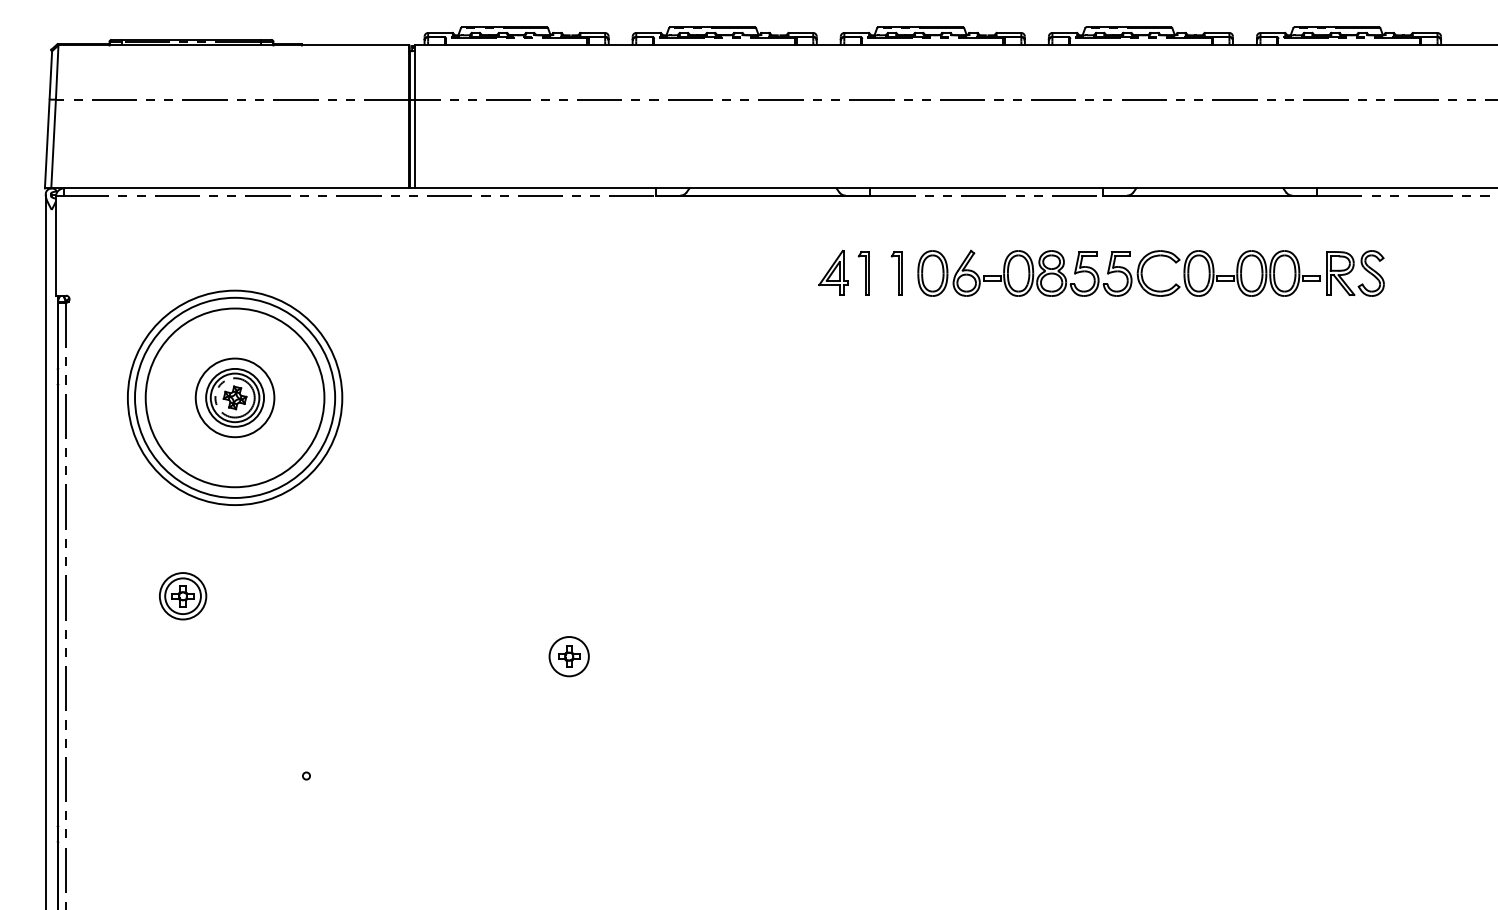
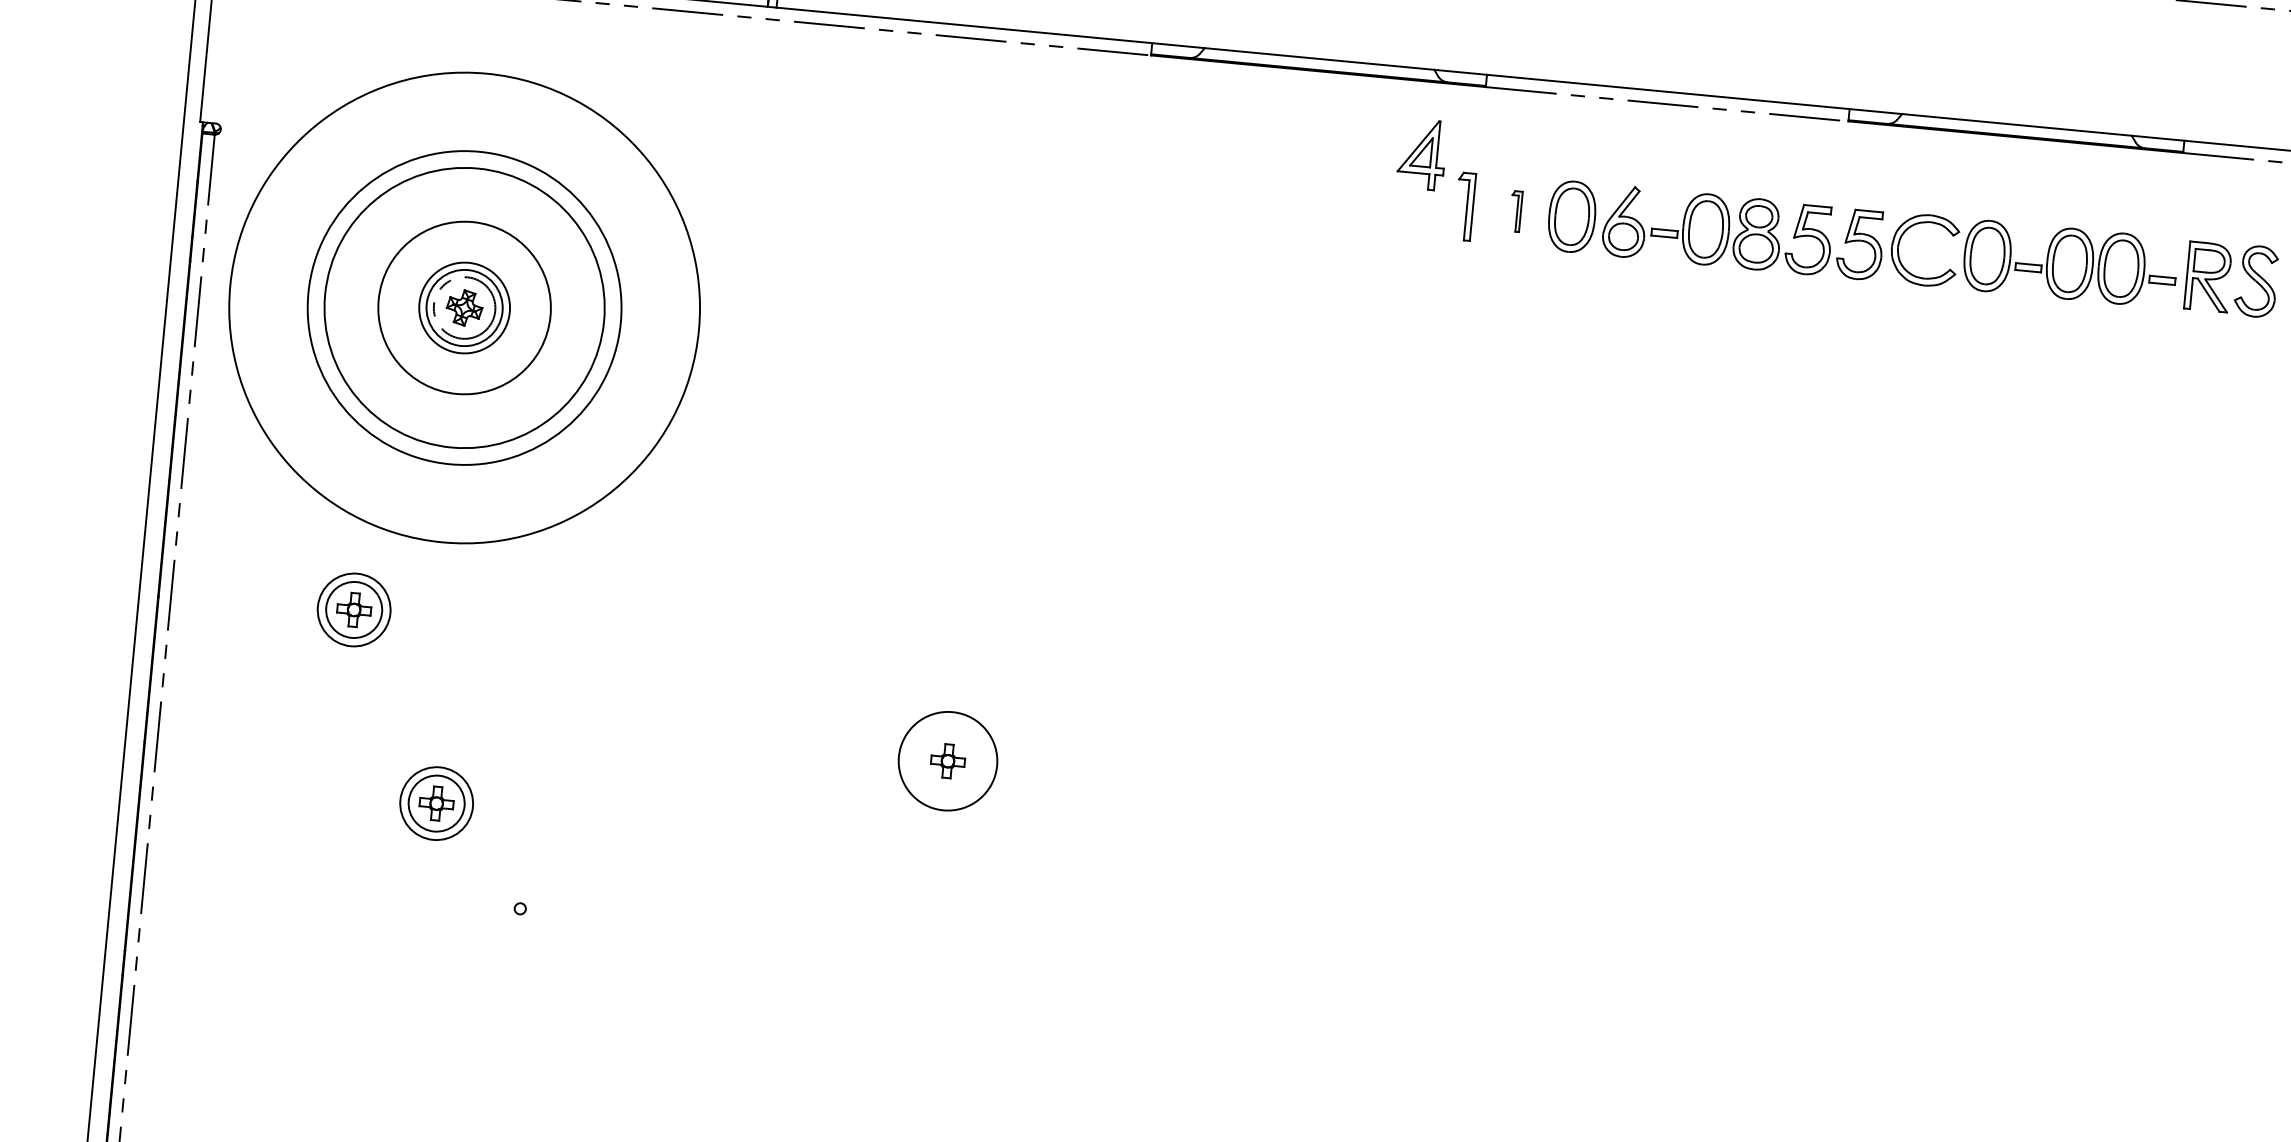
part: (833, 272) -> (1421, 153), moved
part: (896, 273) -> (1515, 211), size x0.6
circle: (234, 397) -> (463, 307), size x1.4
circle: (234, 397) -> (463, 307), size x1.4
circle: (568, 656) -> (946, 760), size x1.6
part: (247, 714) -> (437, 804), added

